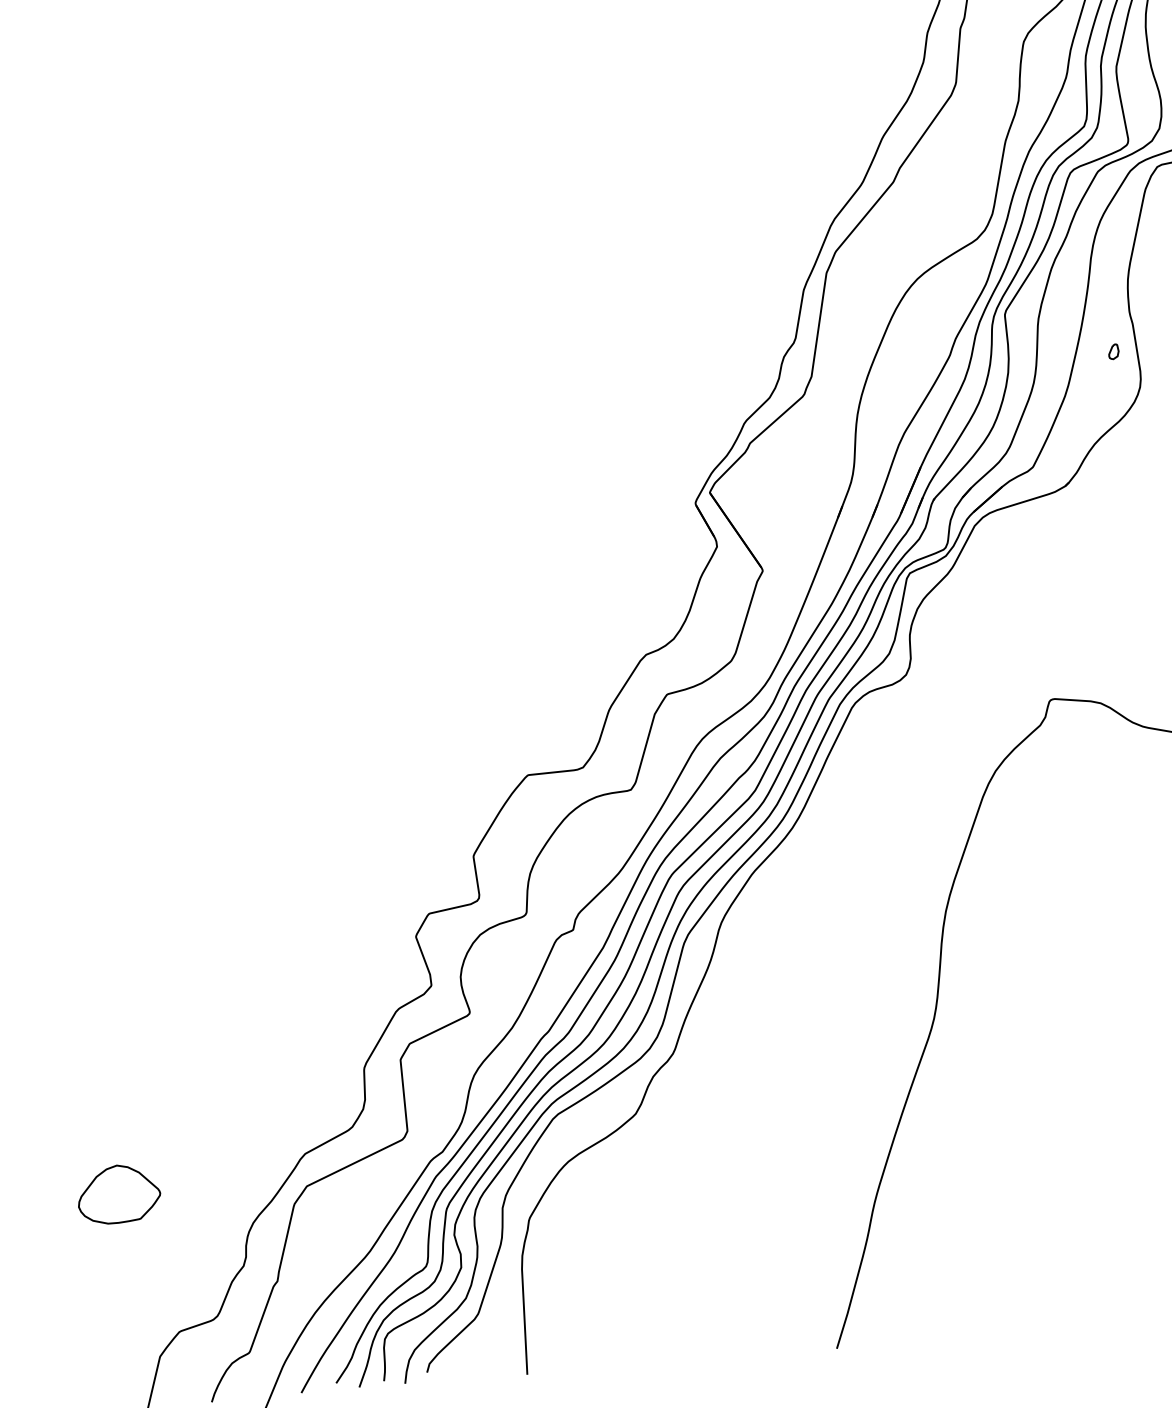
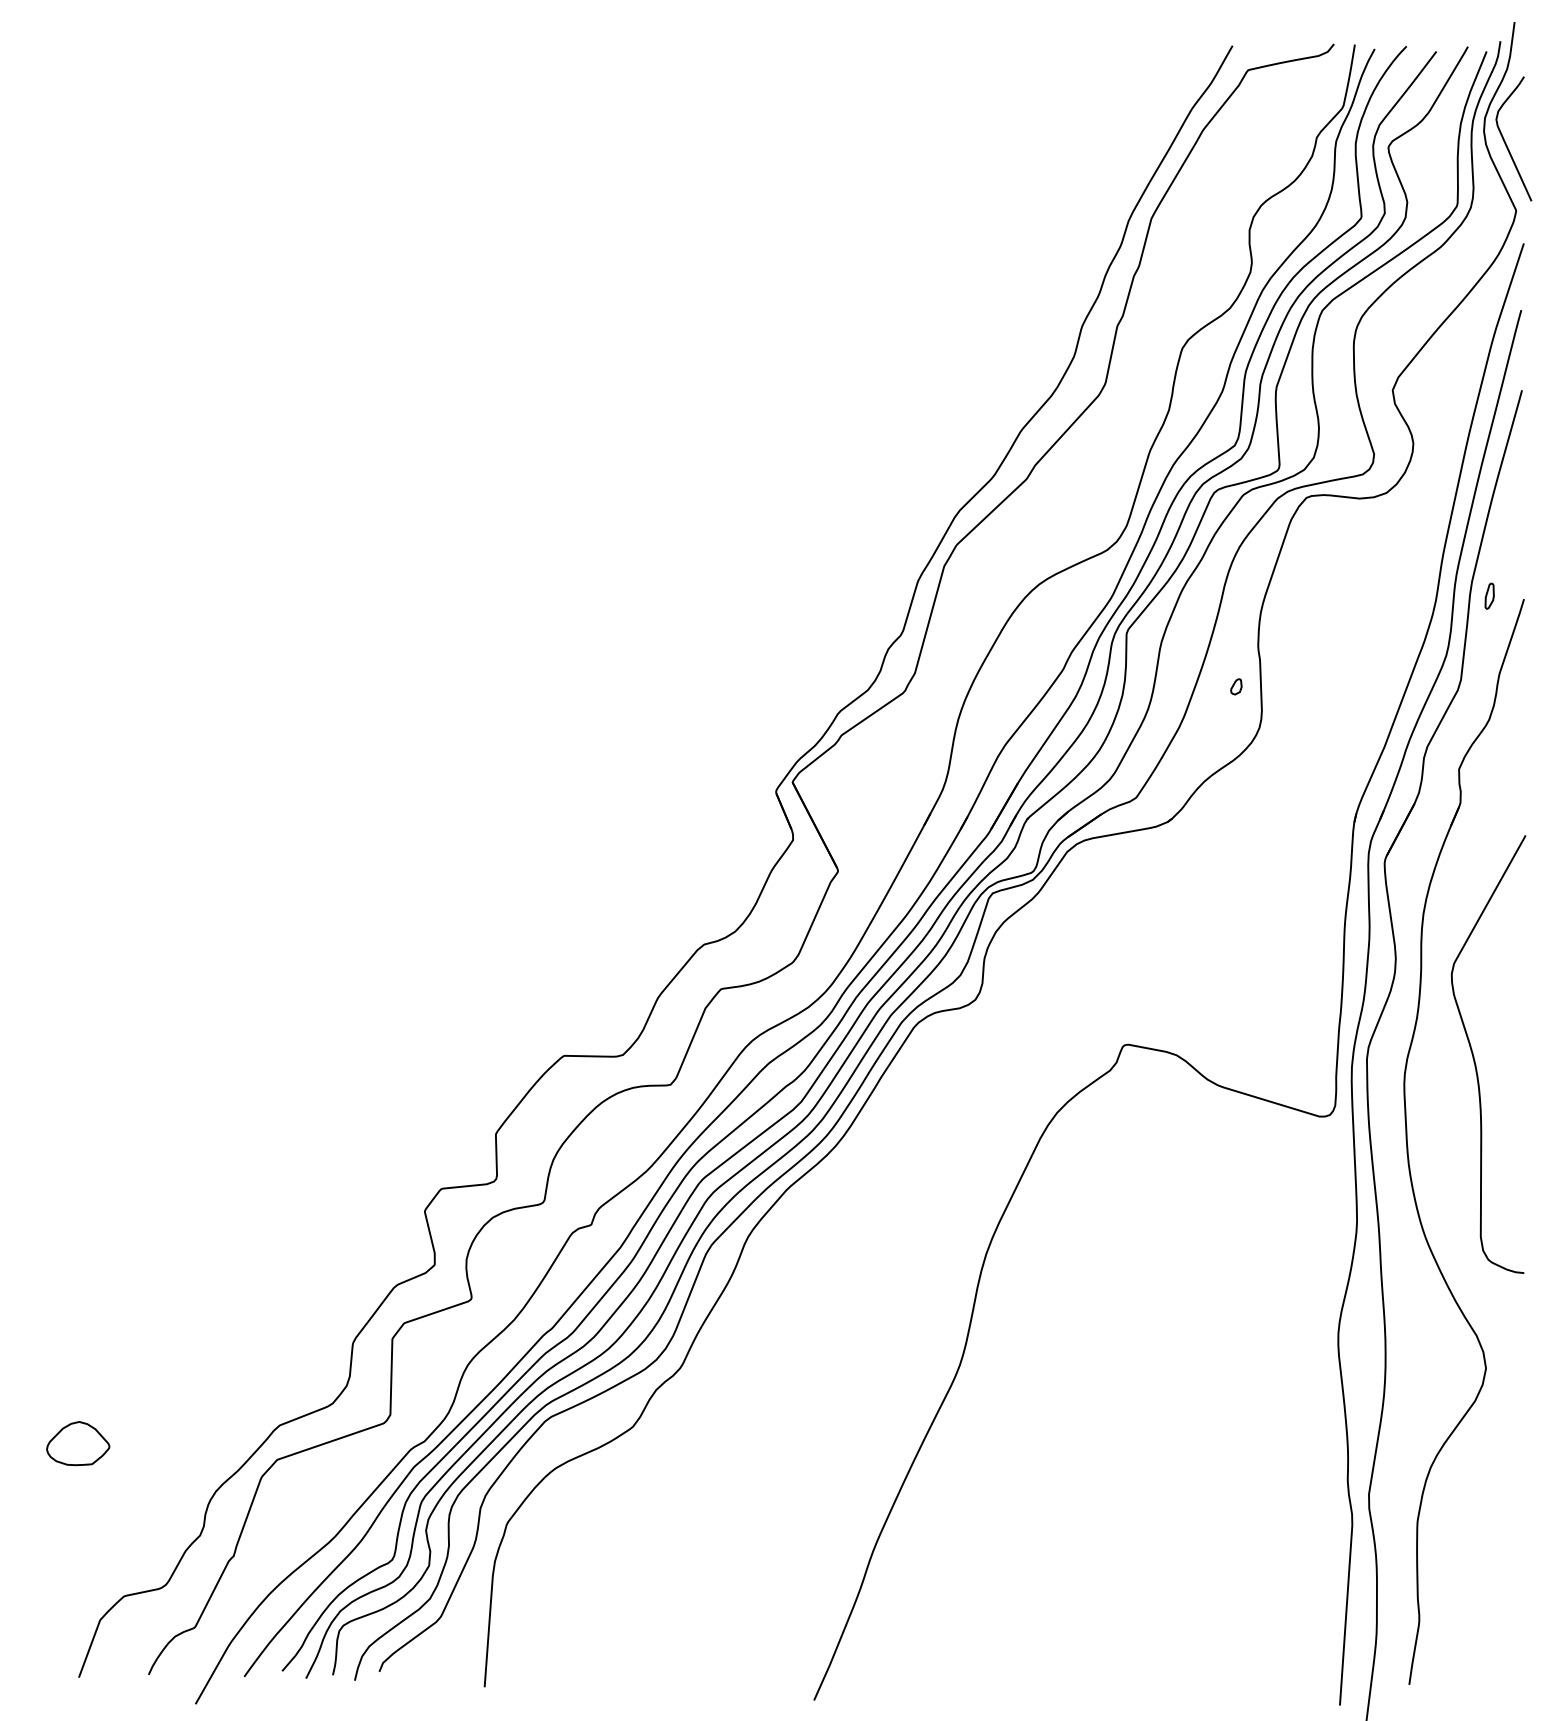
part: (119, 1194) -> (78, 1443), size x0.71

